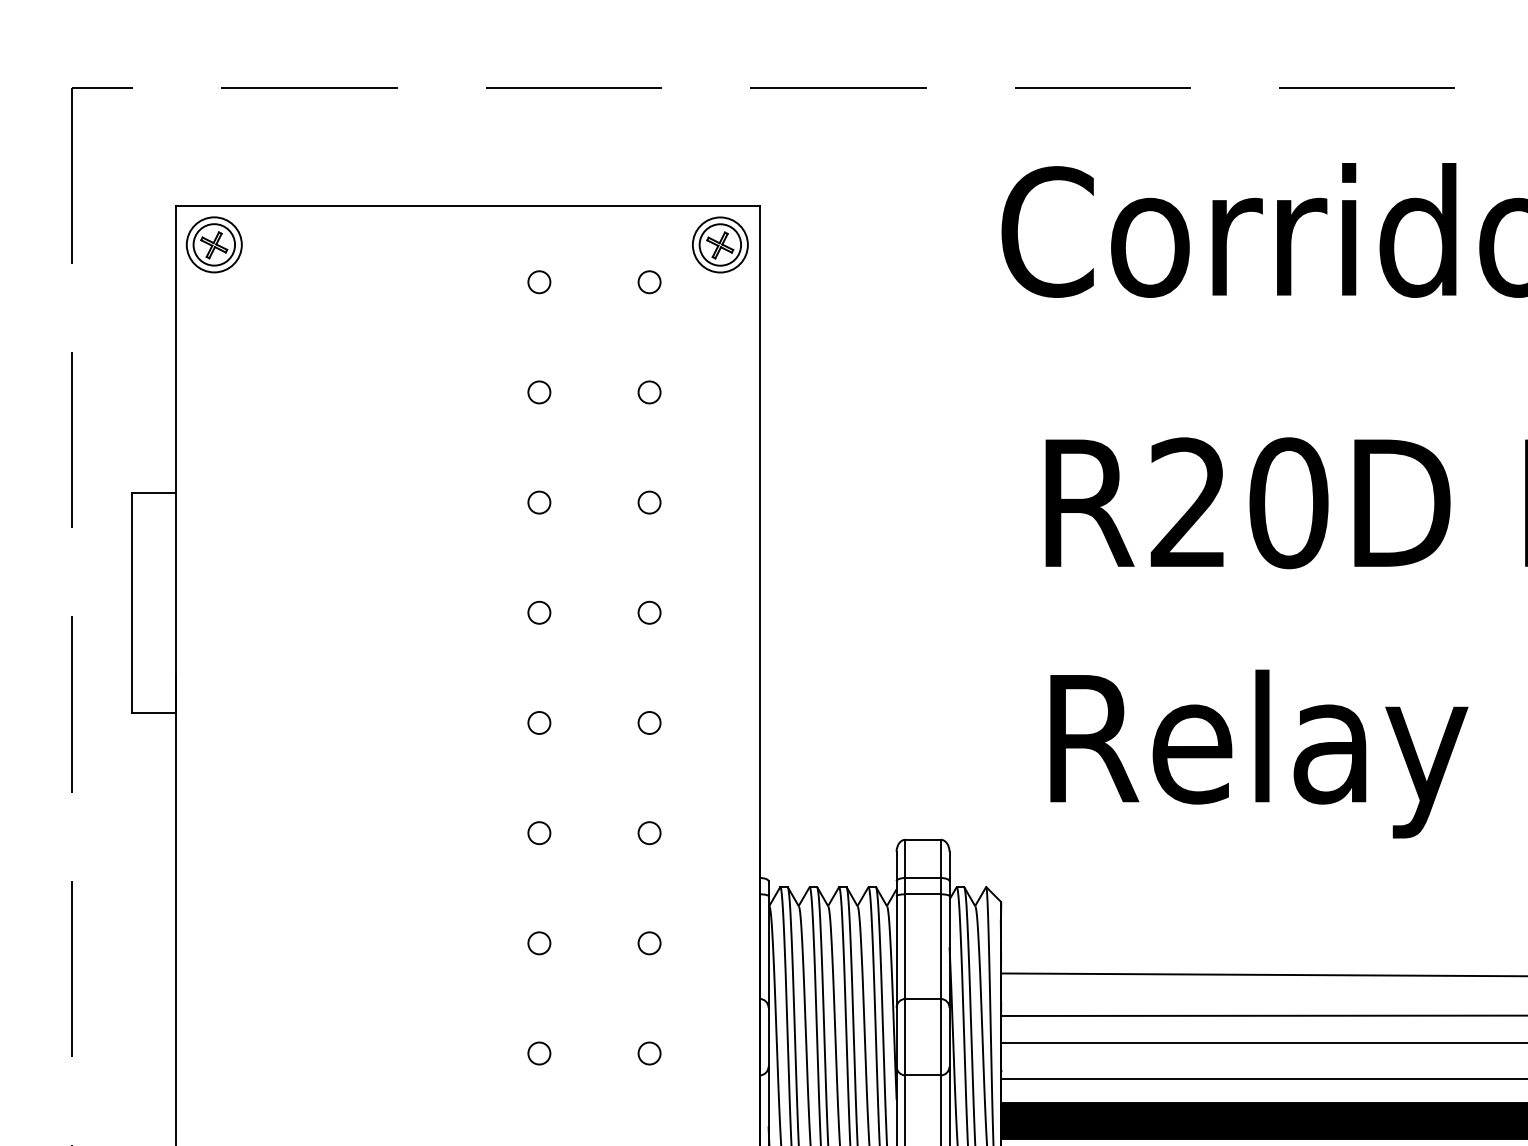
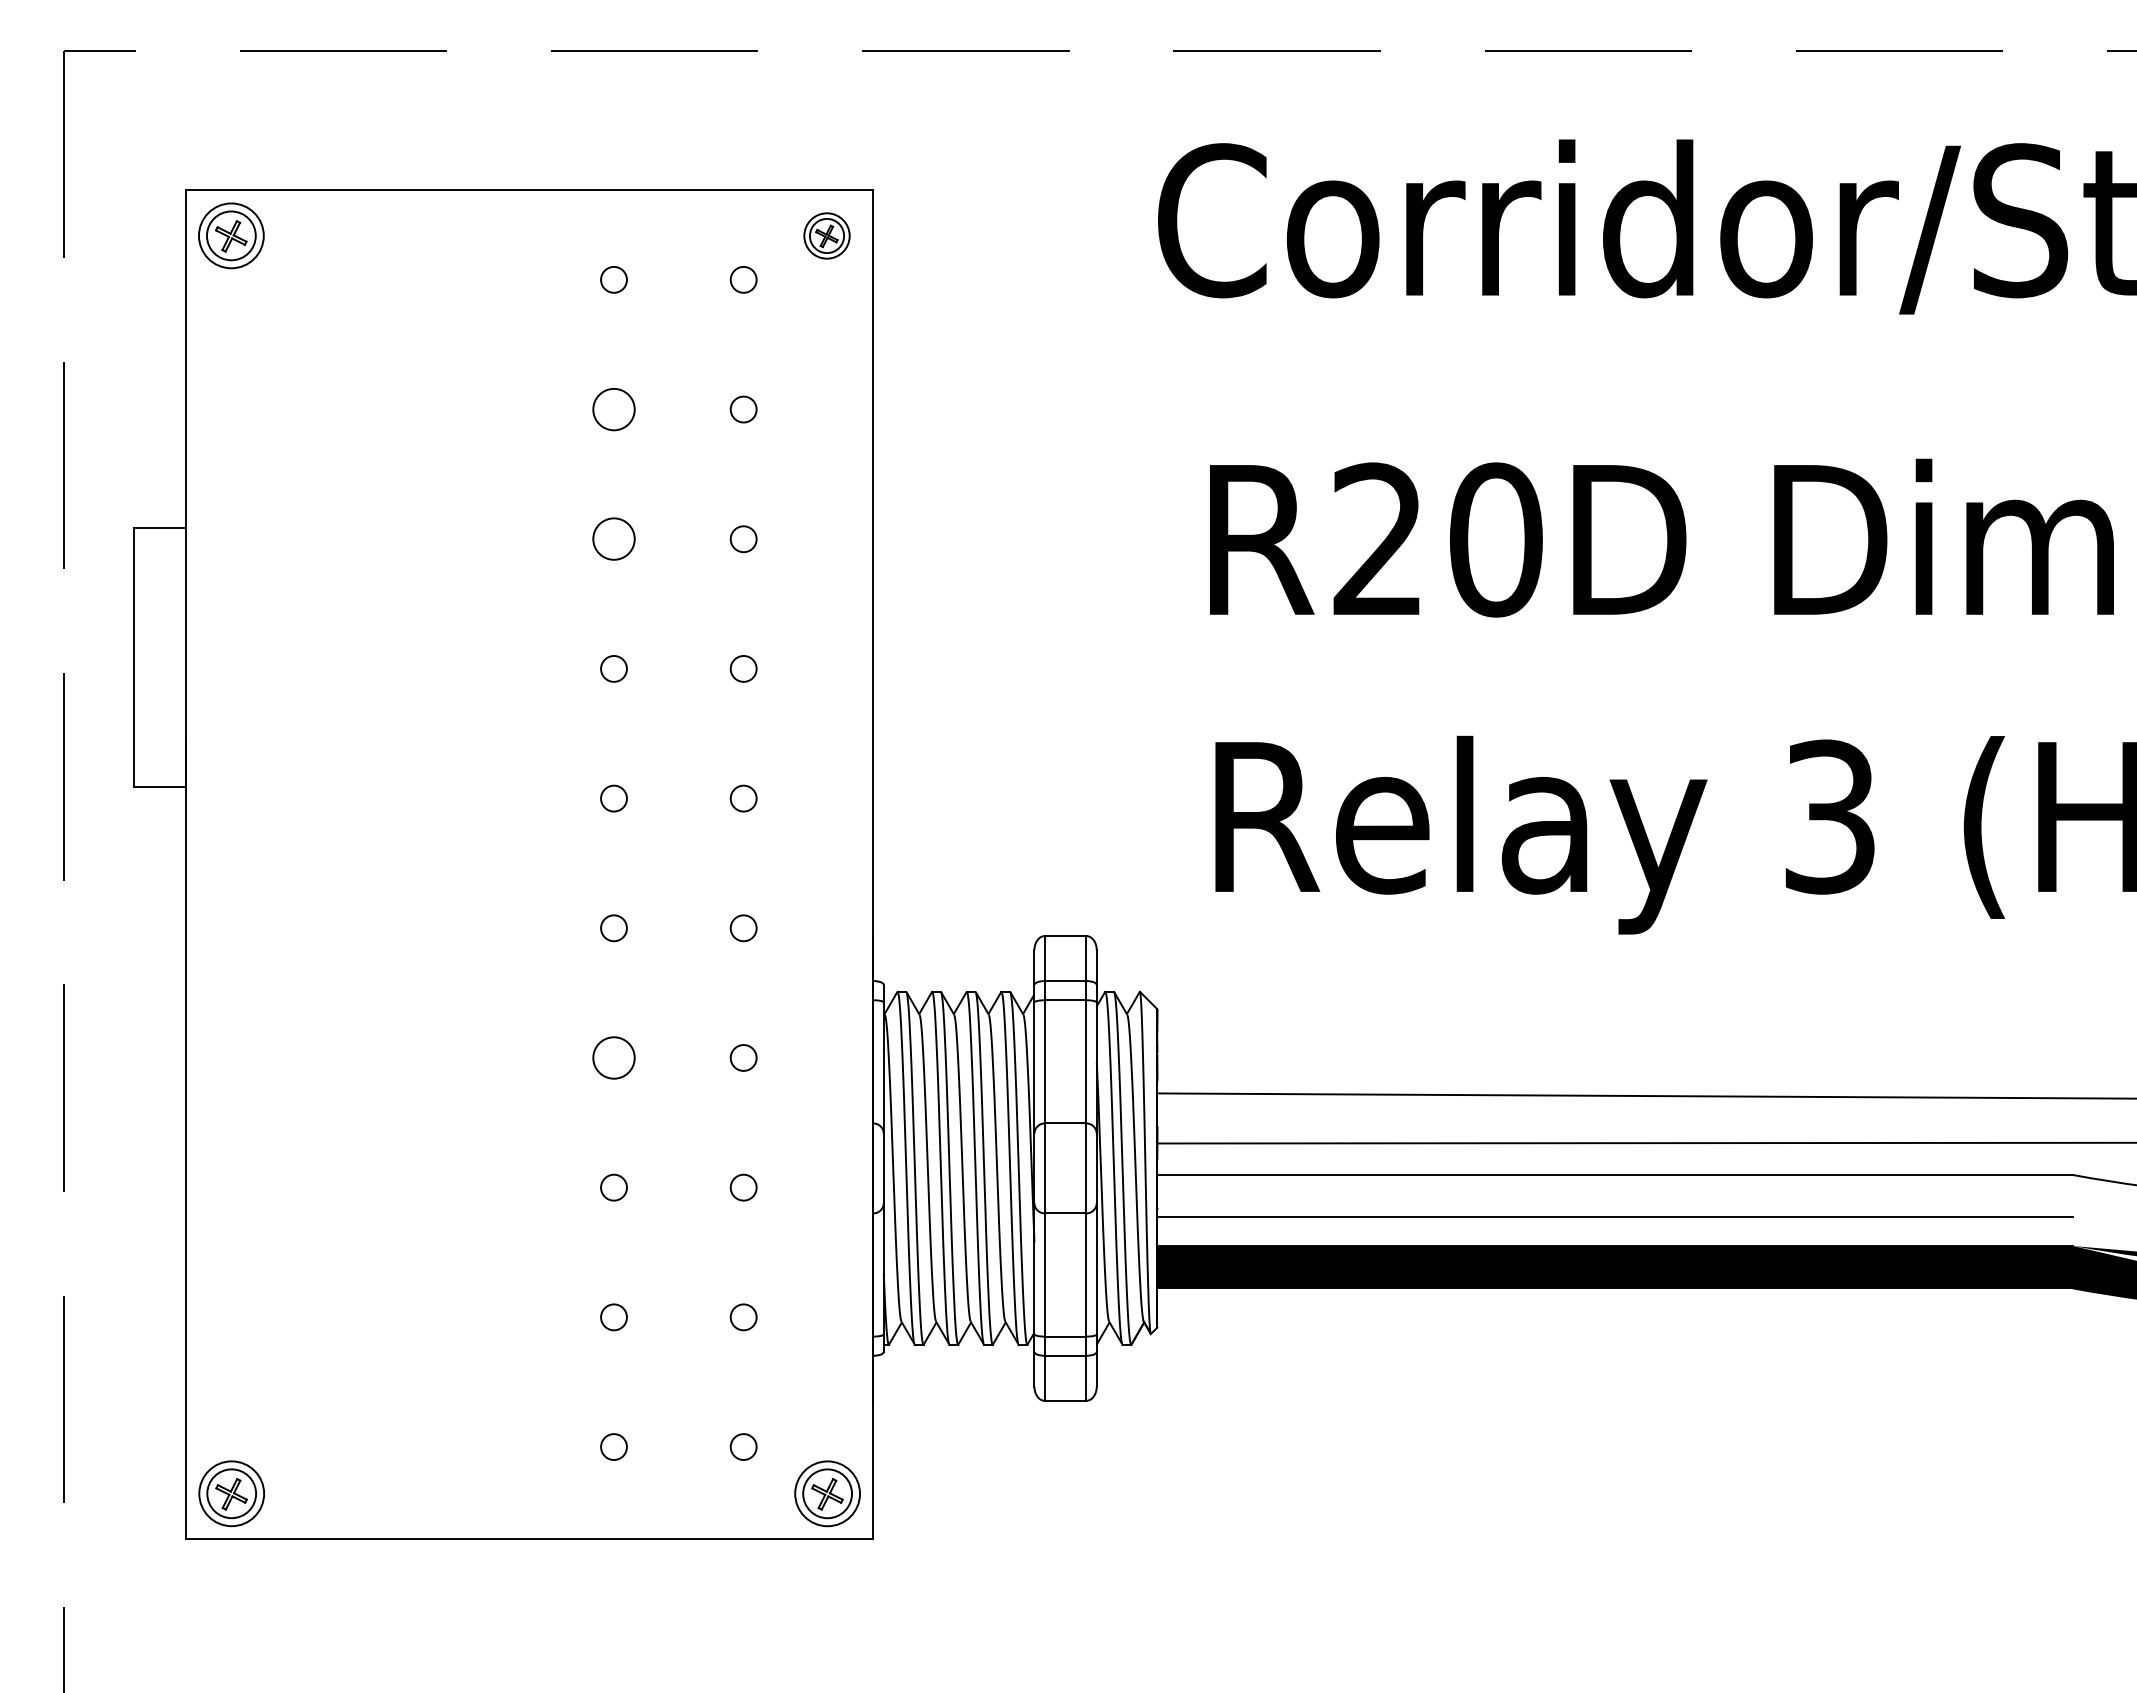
part: (719, 244) -> (826, 235), size x0.7
circle: (538, 392) -> (613, 409), size x1.6
circle: (538, 502) -> (613, 539), size x1.6
circle: (538, 942) -> (613, 1057), size x1.6

